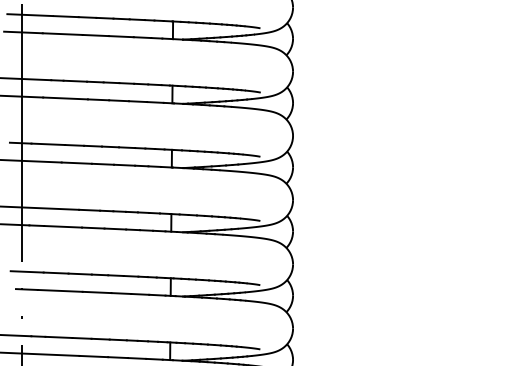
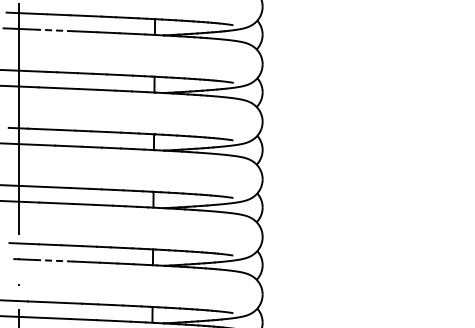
line: (63, 34) -> (56, 30), solid -> dashed
line: (59, 290) -> (53, 260), solid -> dashed

